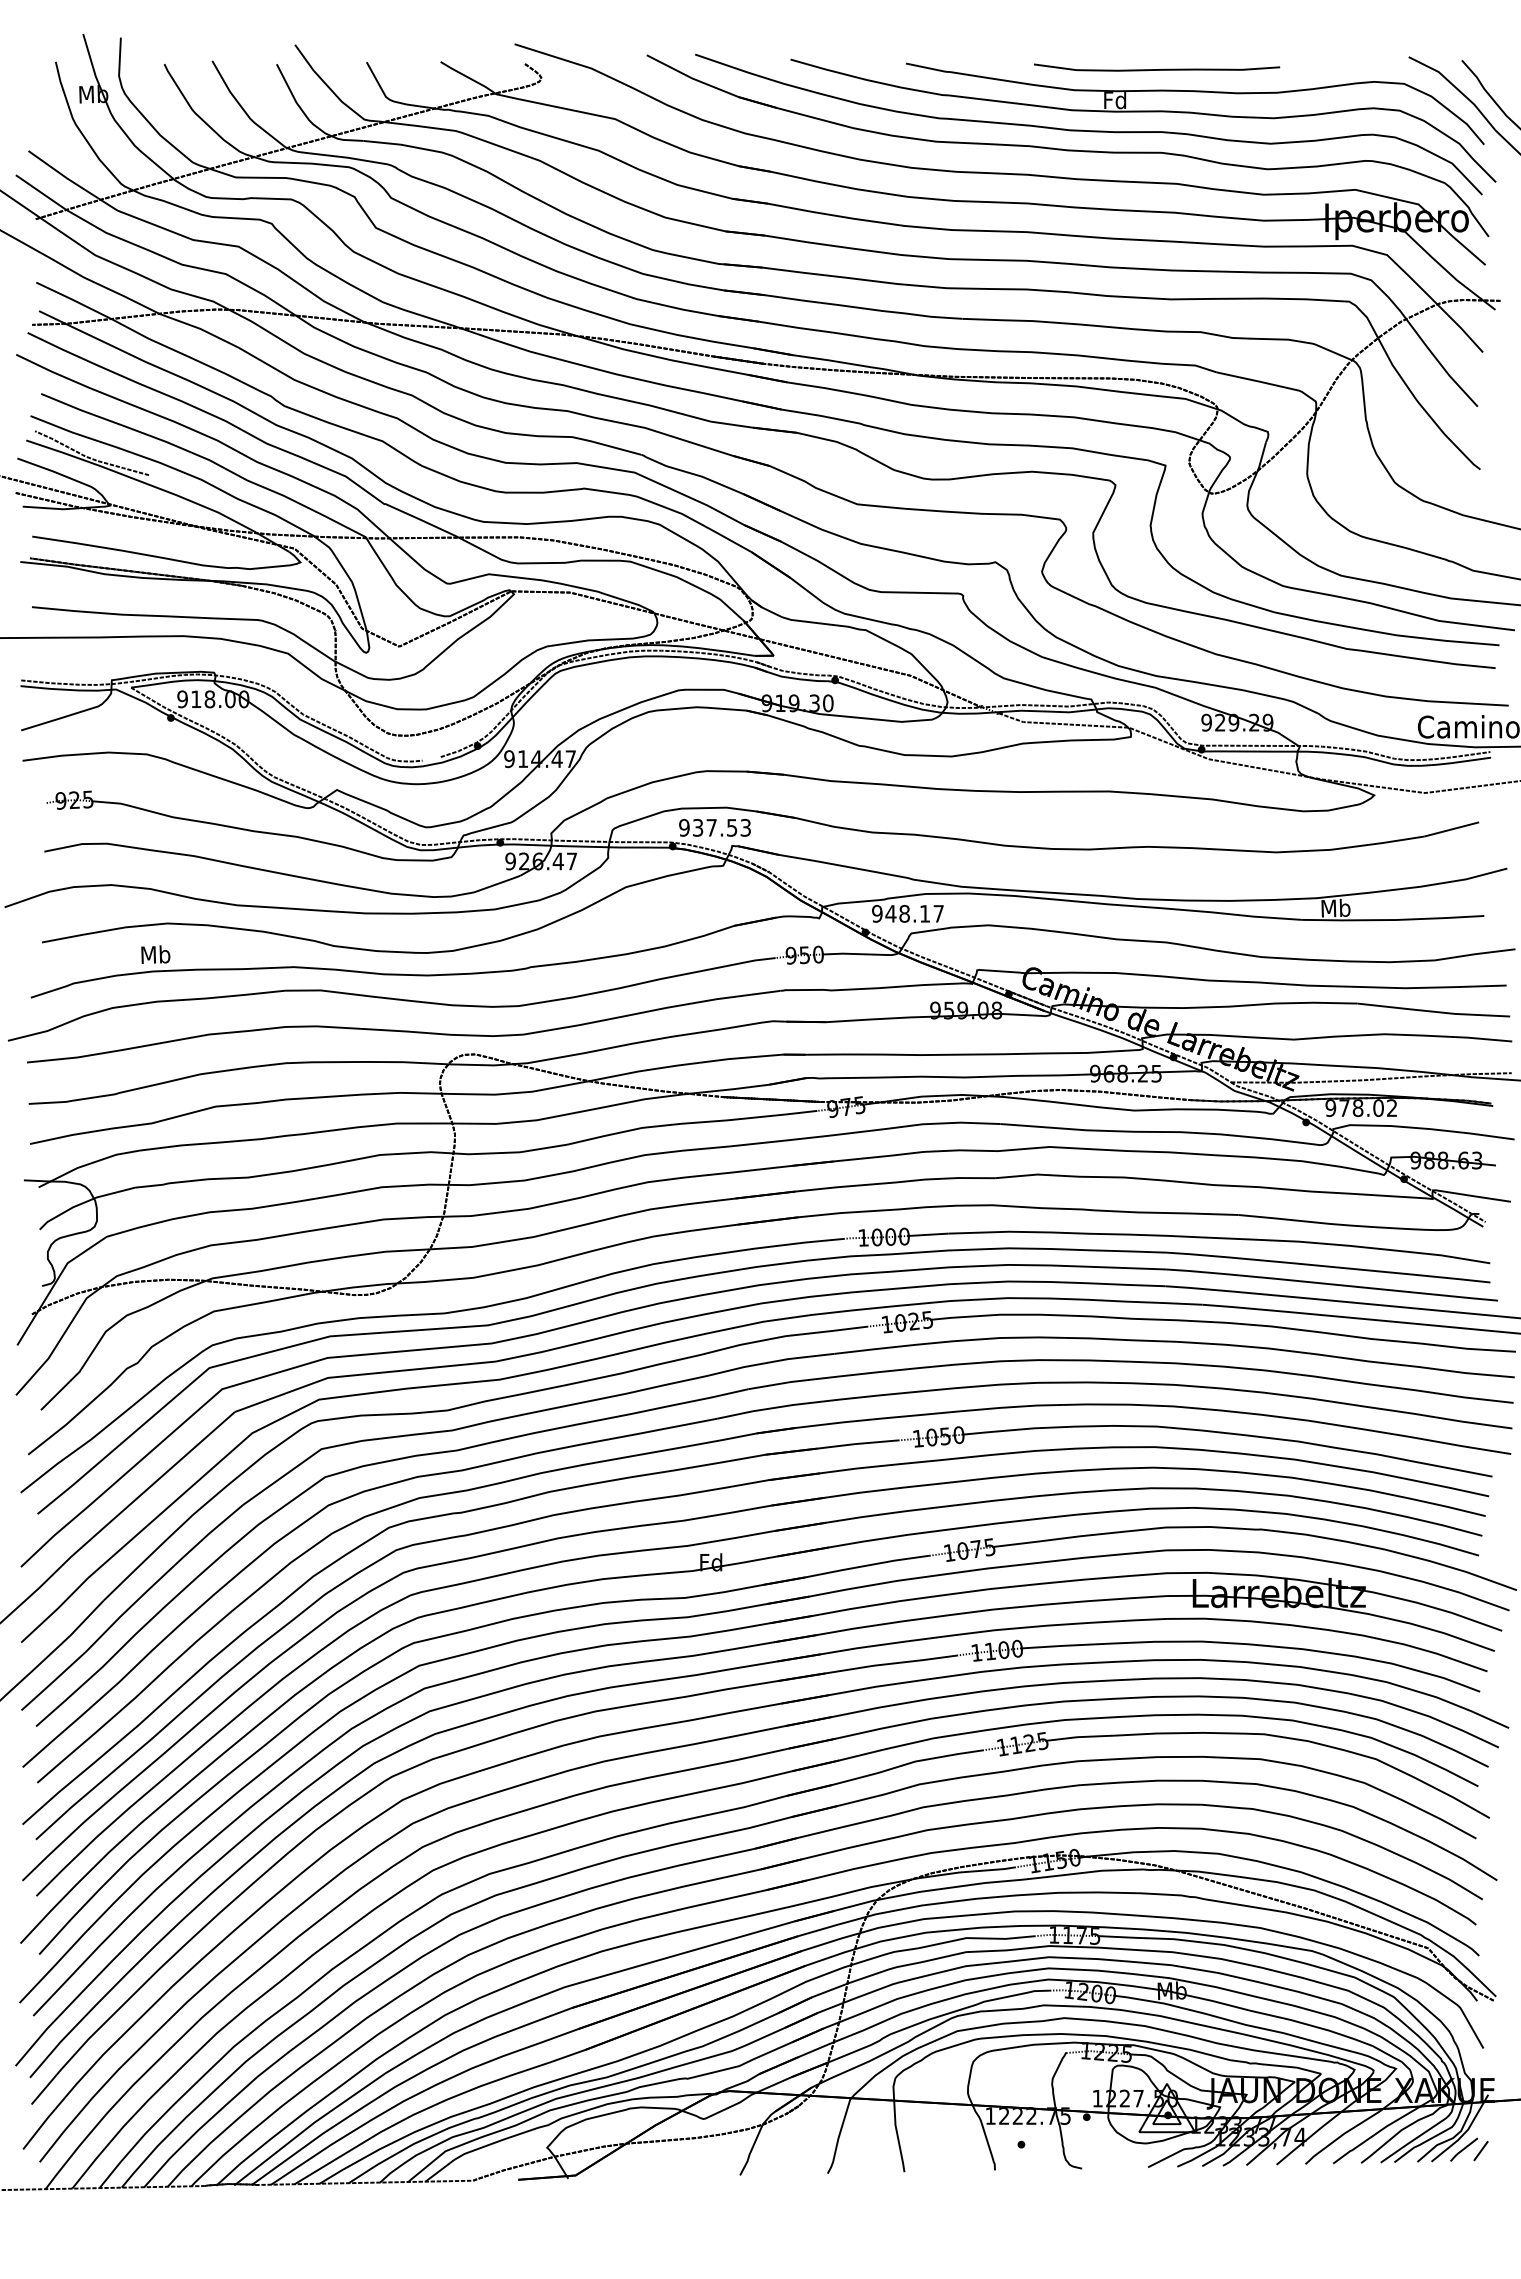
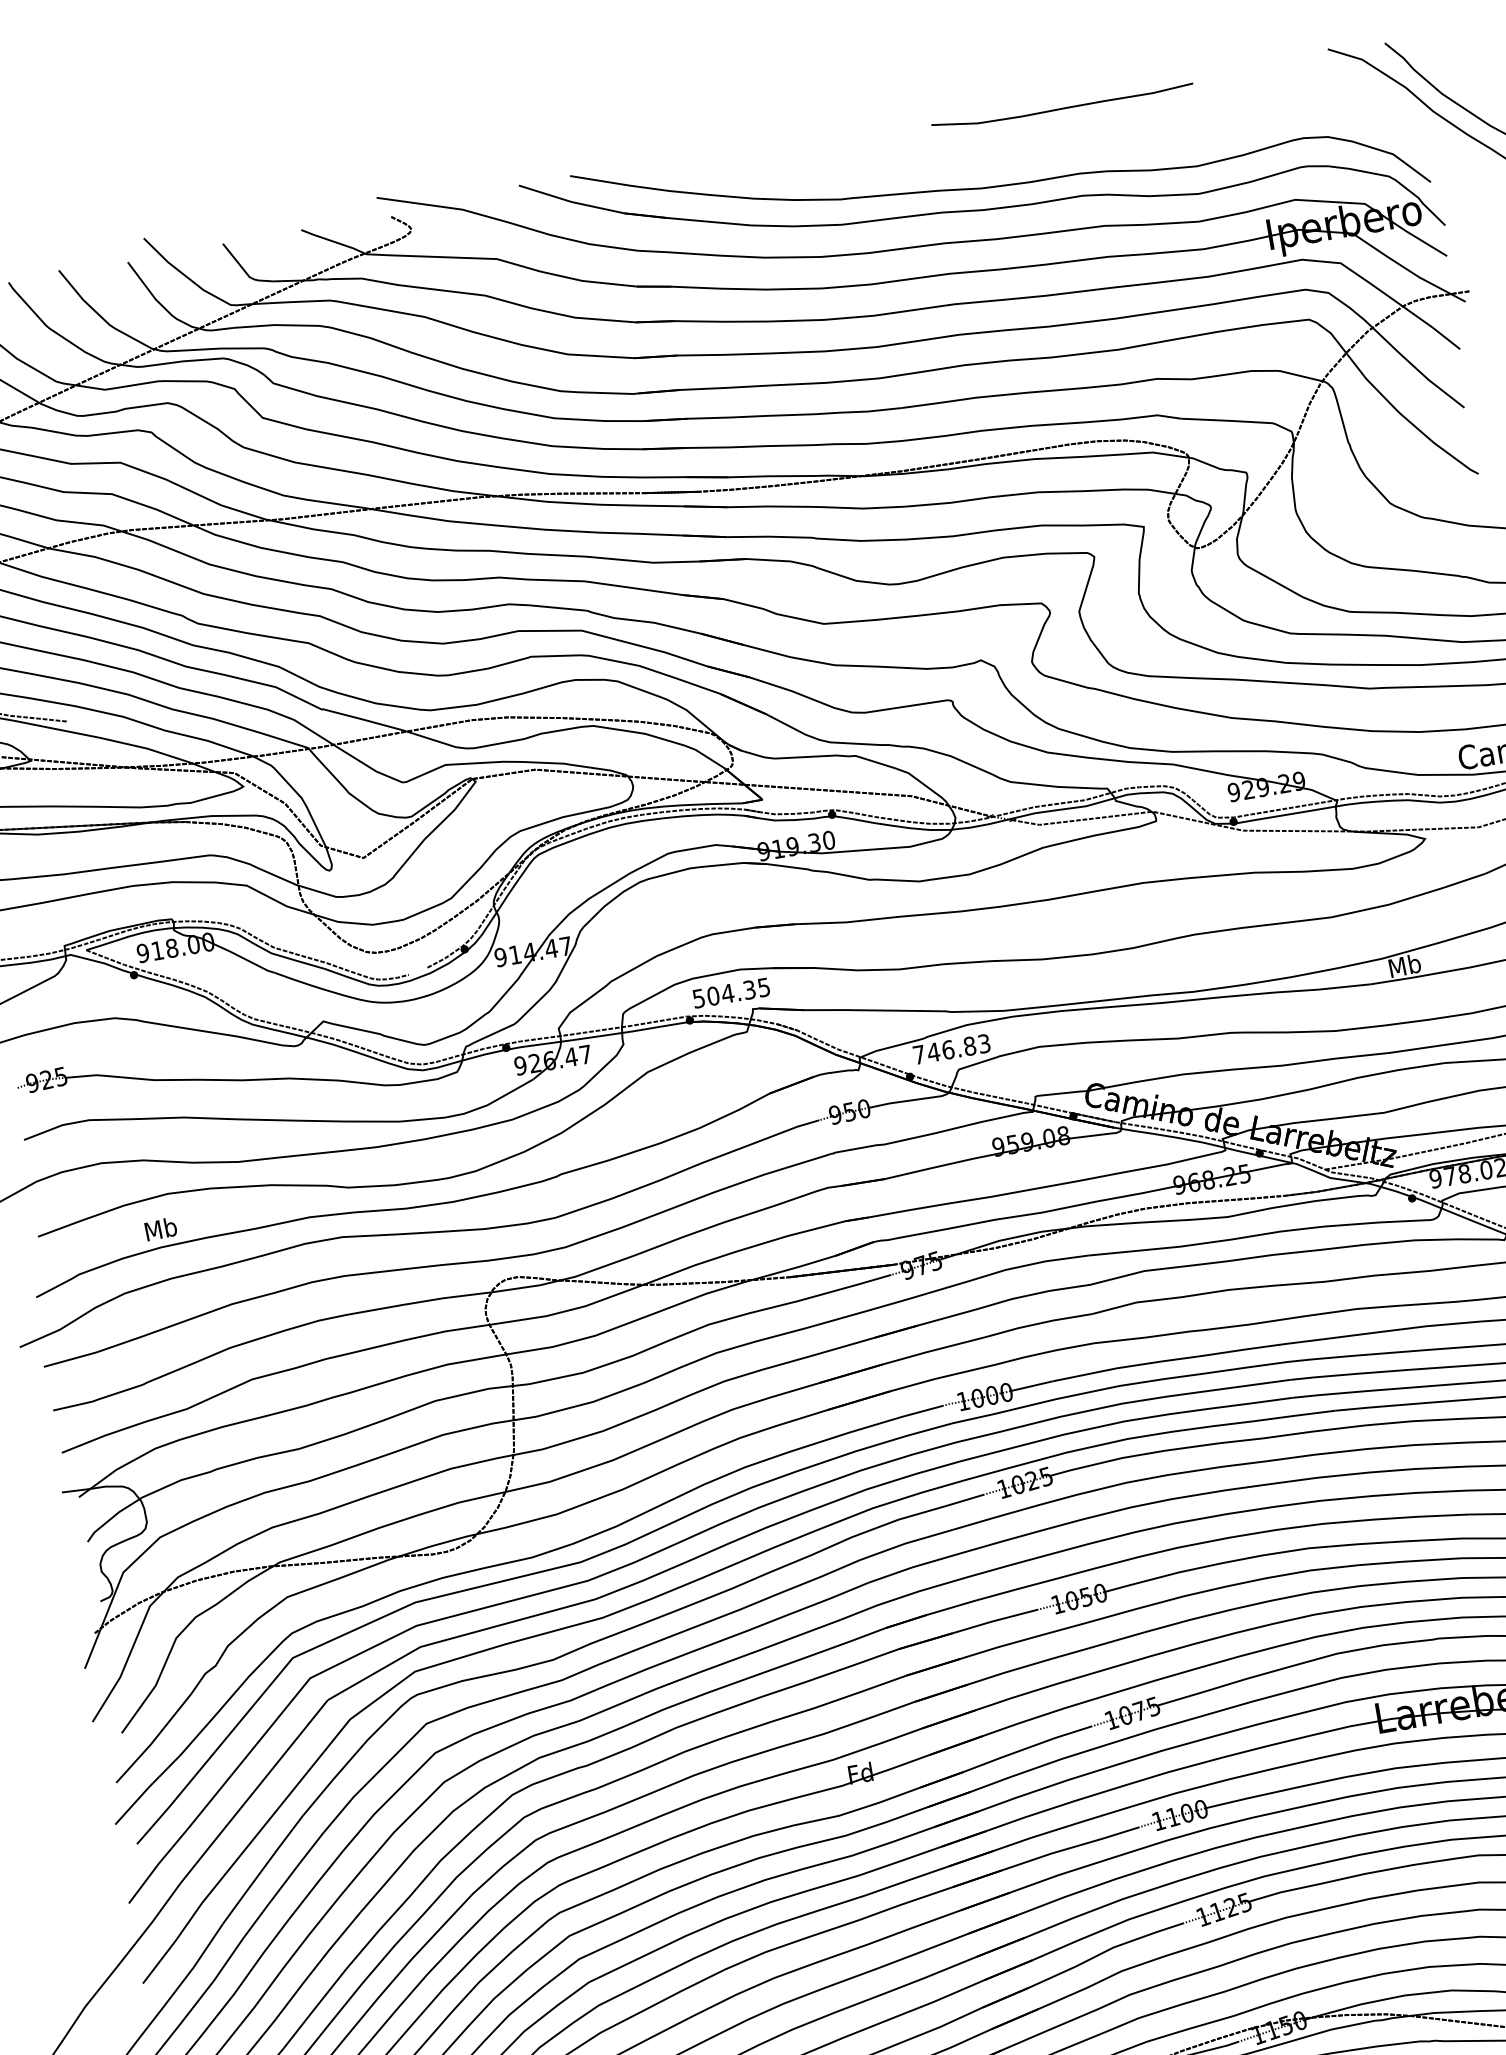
part: (1143, 112) -> (1056, 156), removed
text: (714, 827) -> (730, 992), 937.53 -> 504.35
text: (907, 913) -> (951, 1049), 948.17 -> 746.83

